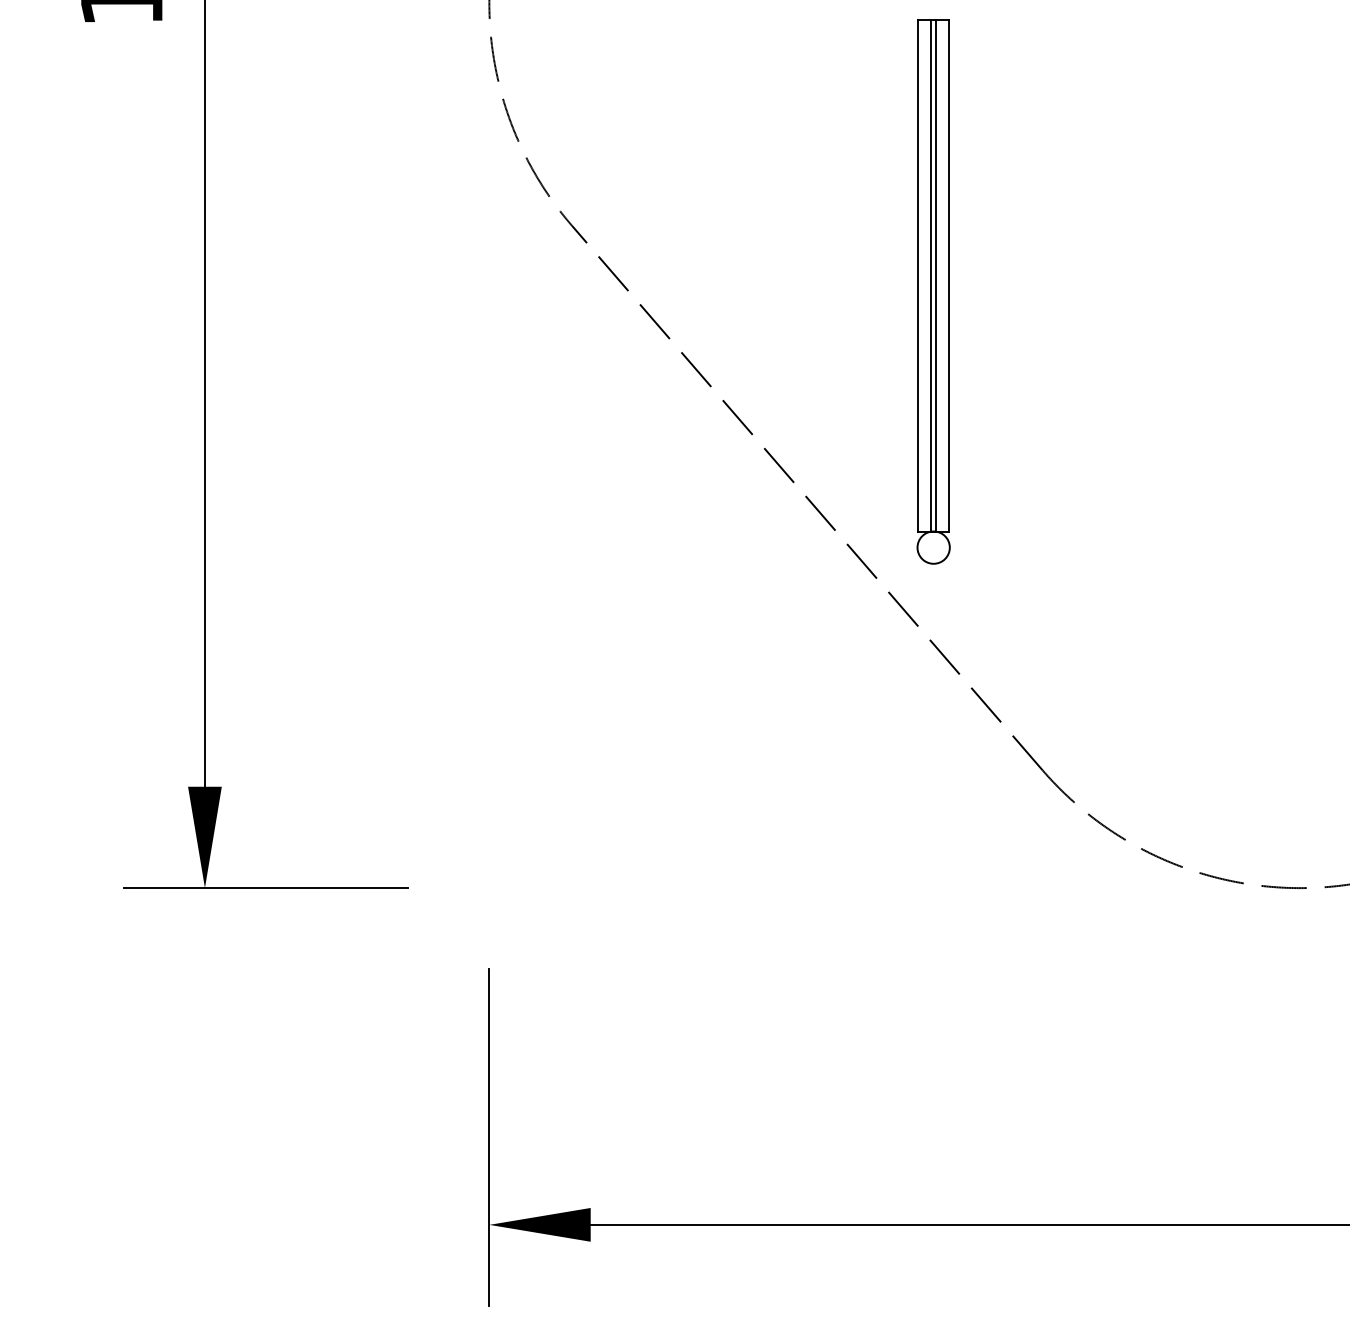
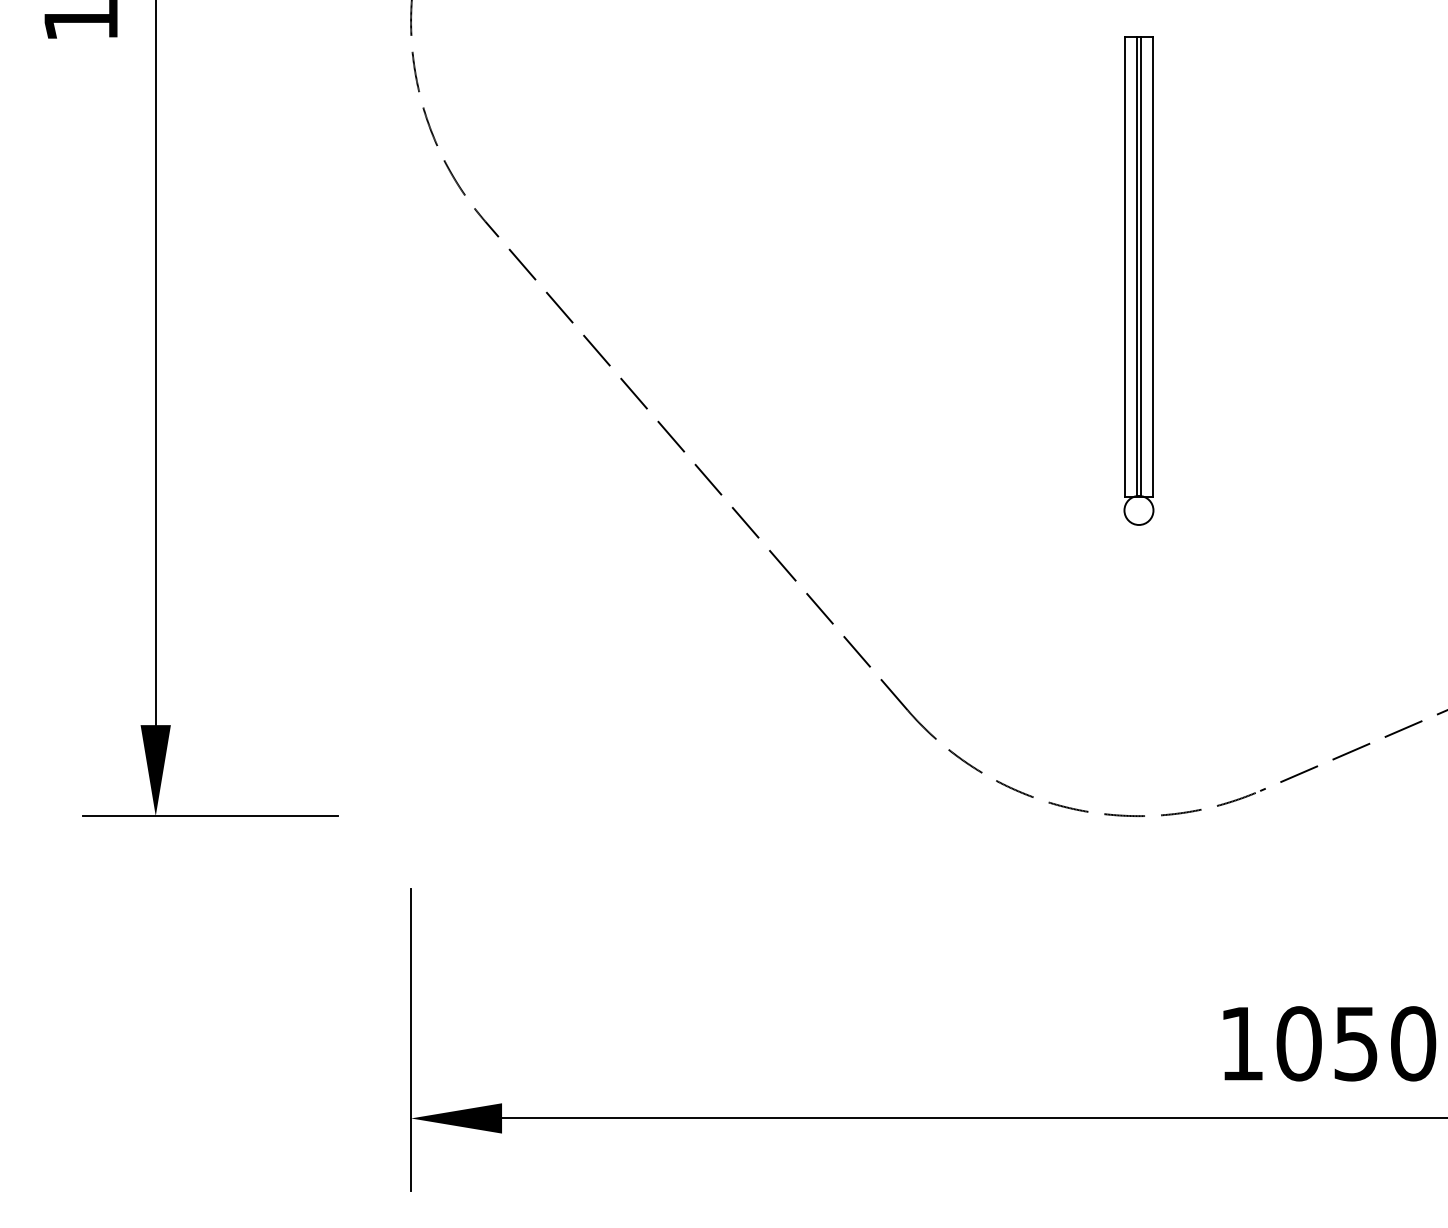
part: (933, 291) -> (1138, 280), moved

